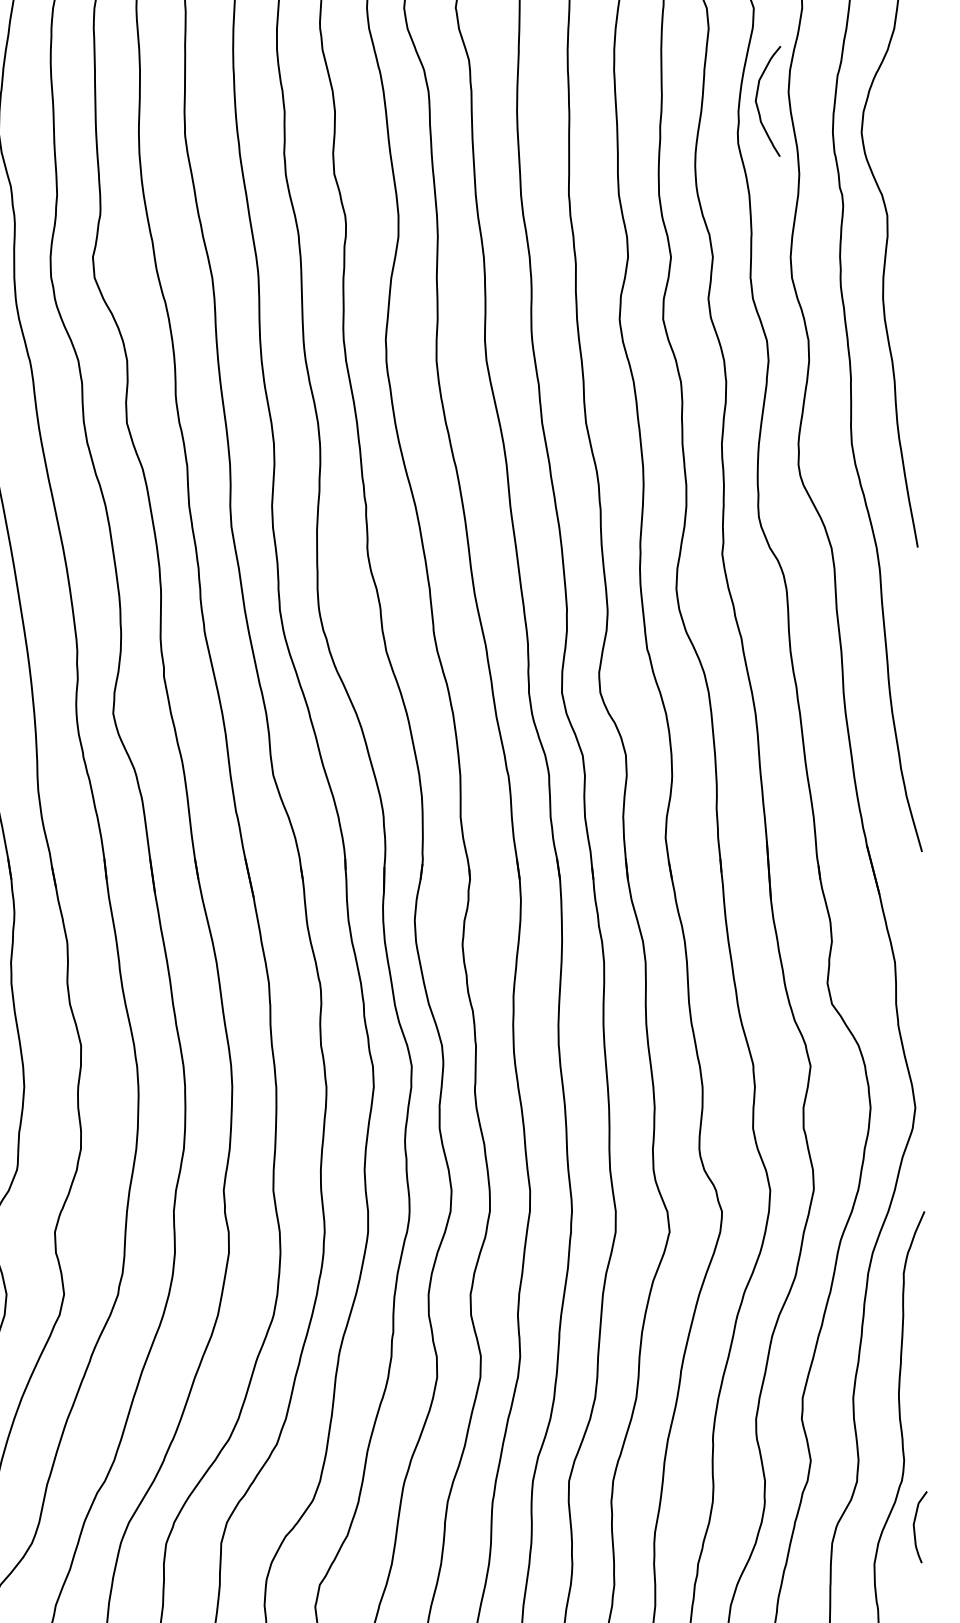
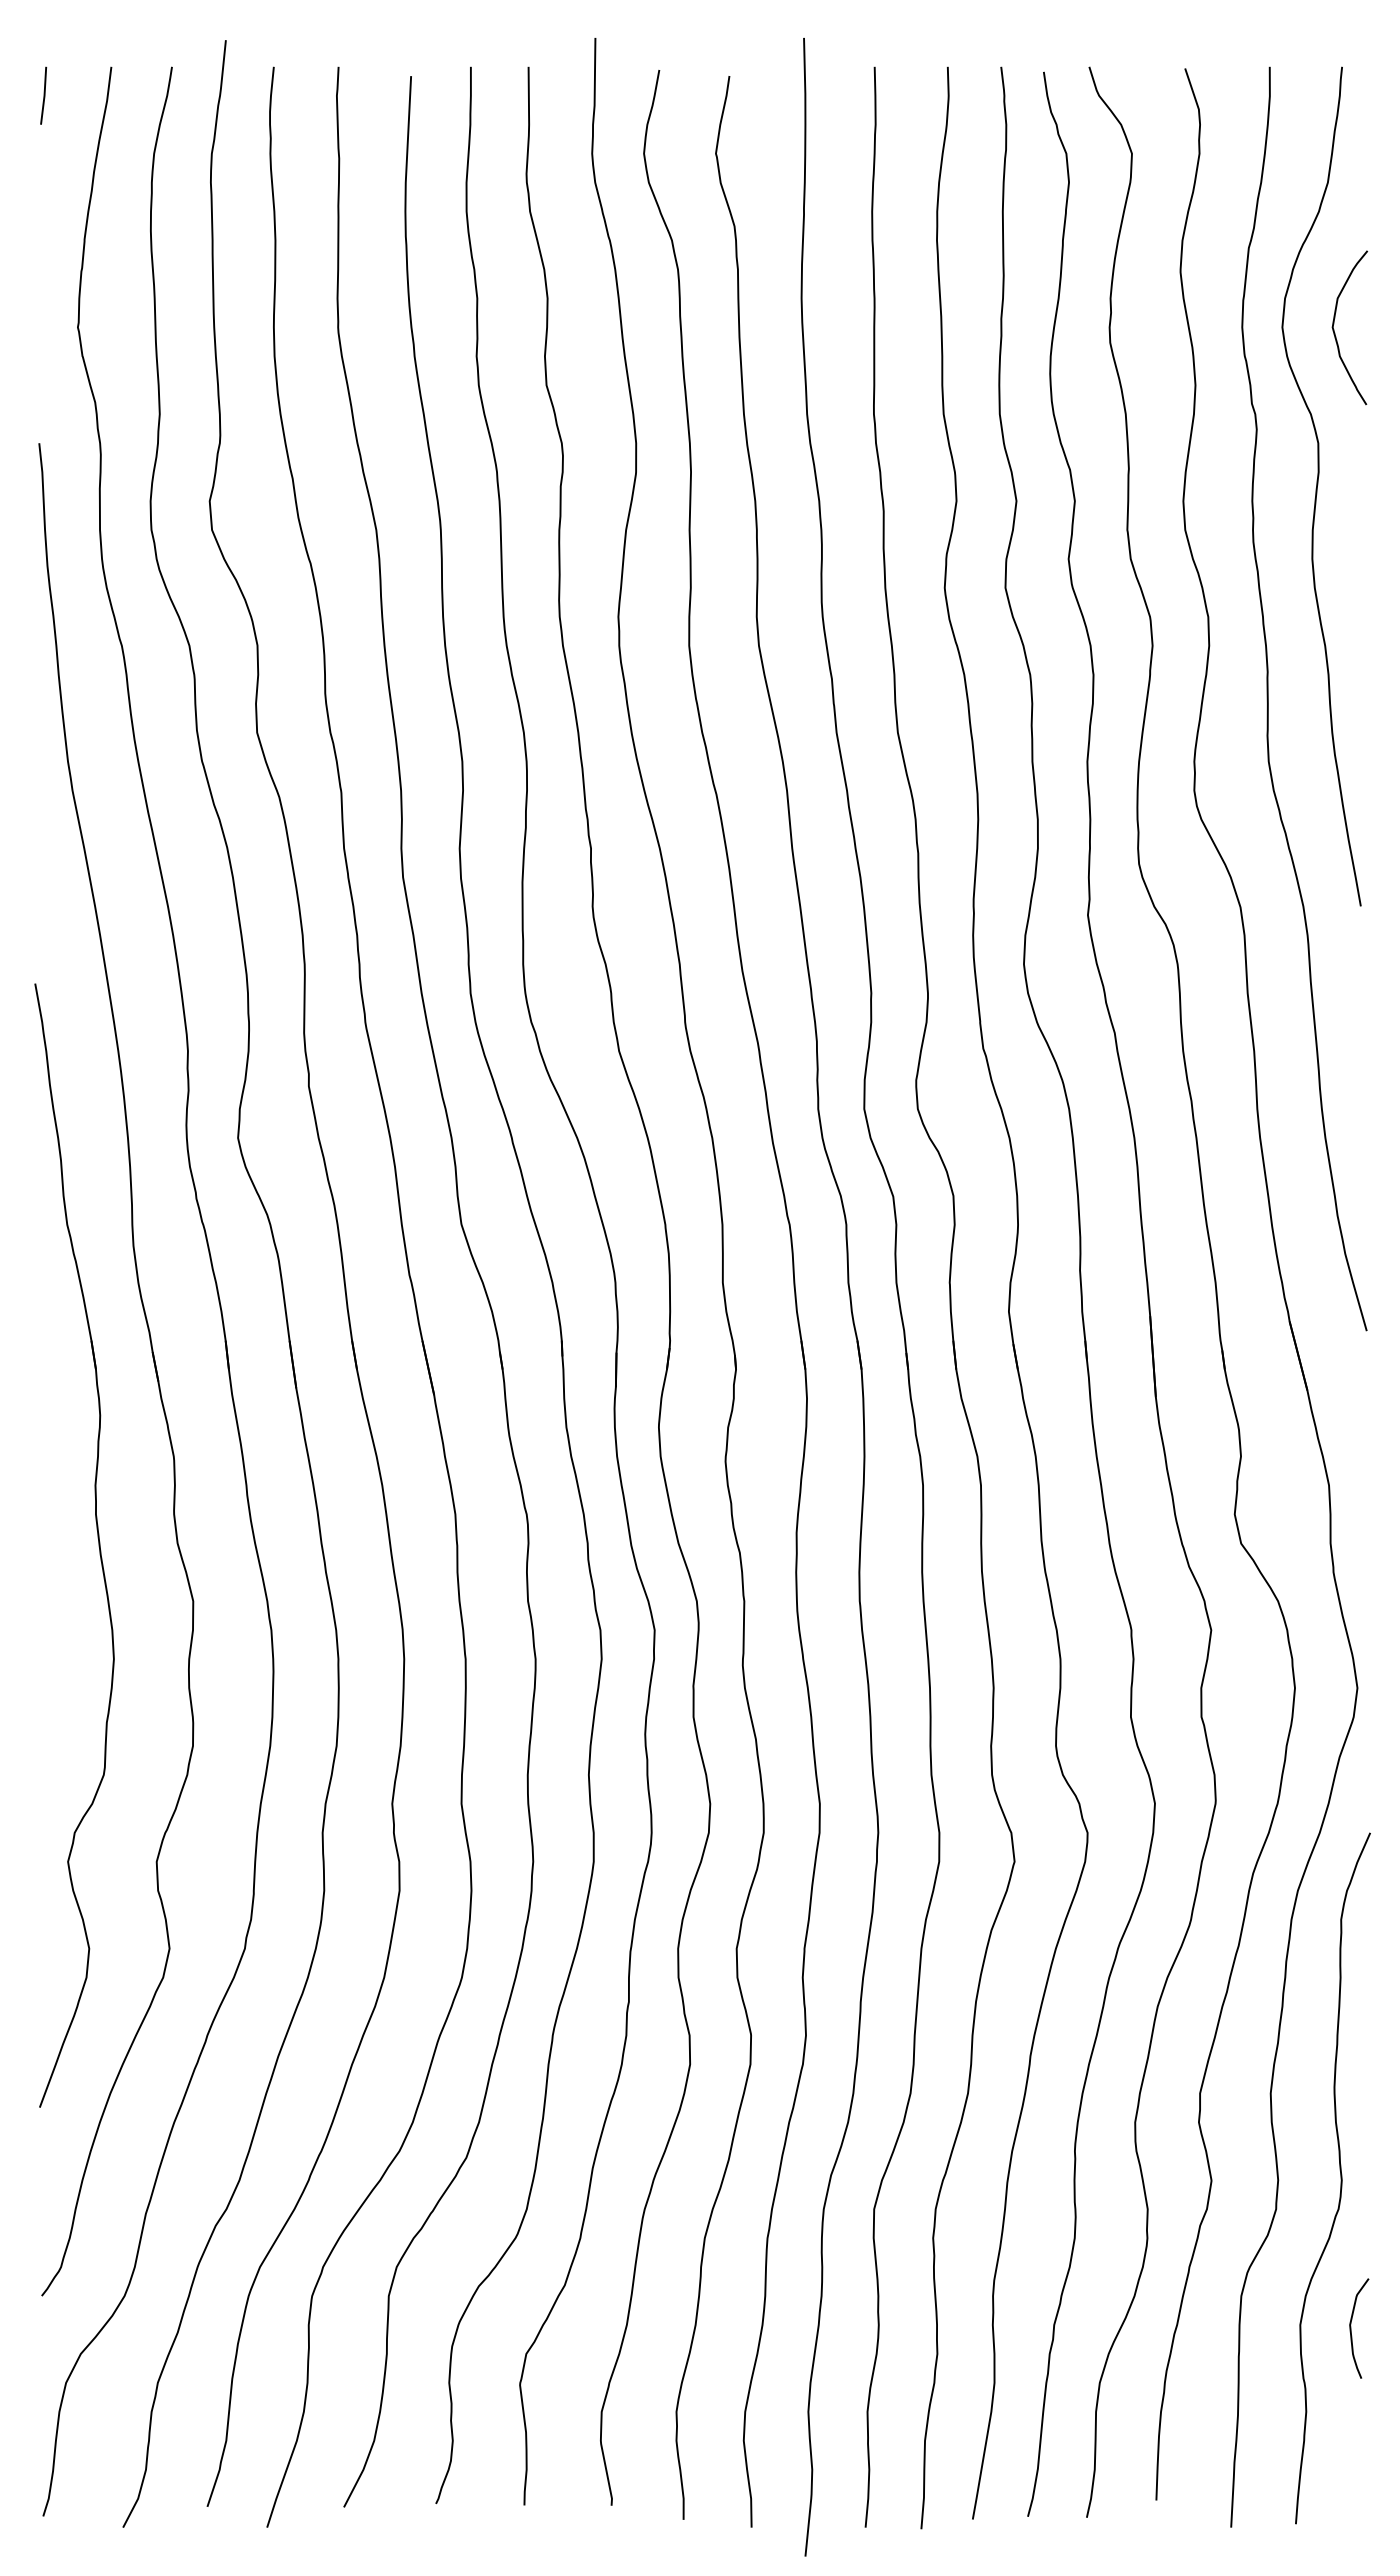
curve: (757, 102) -> (1334, 329), moved
curve: (914, 1527) -> (1351, 2328), moved

